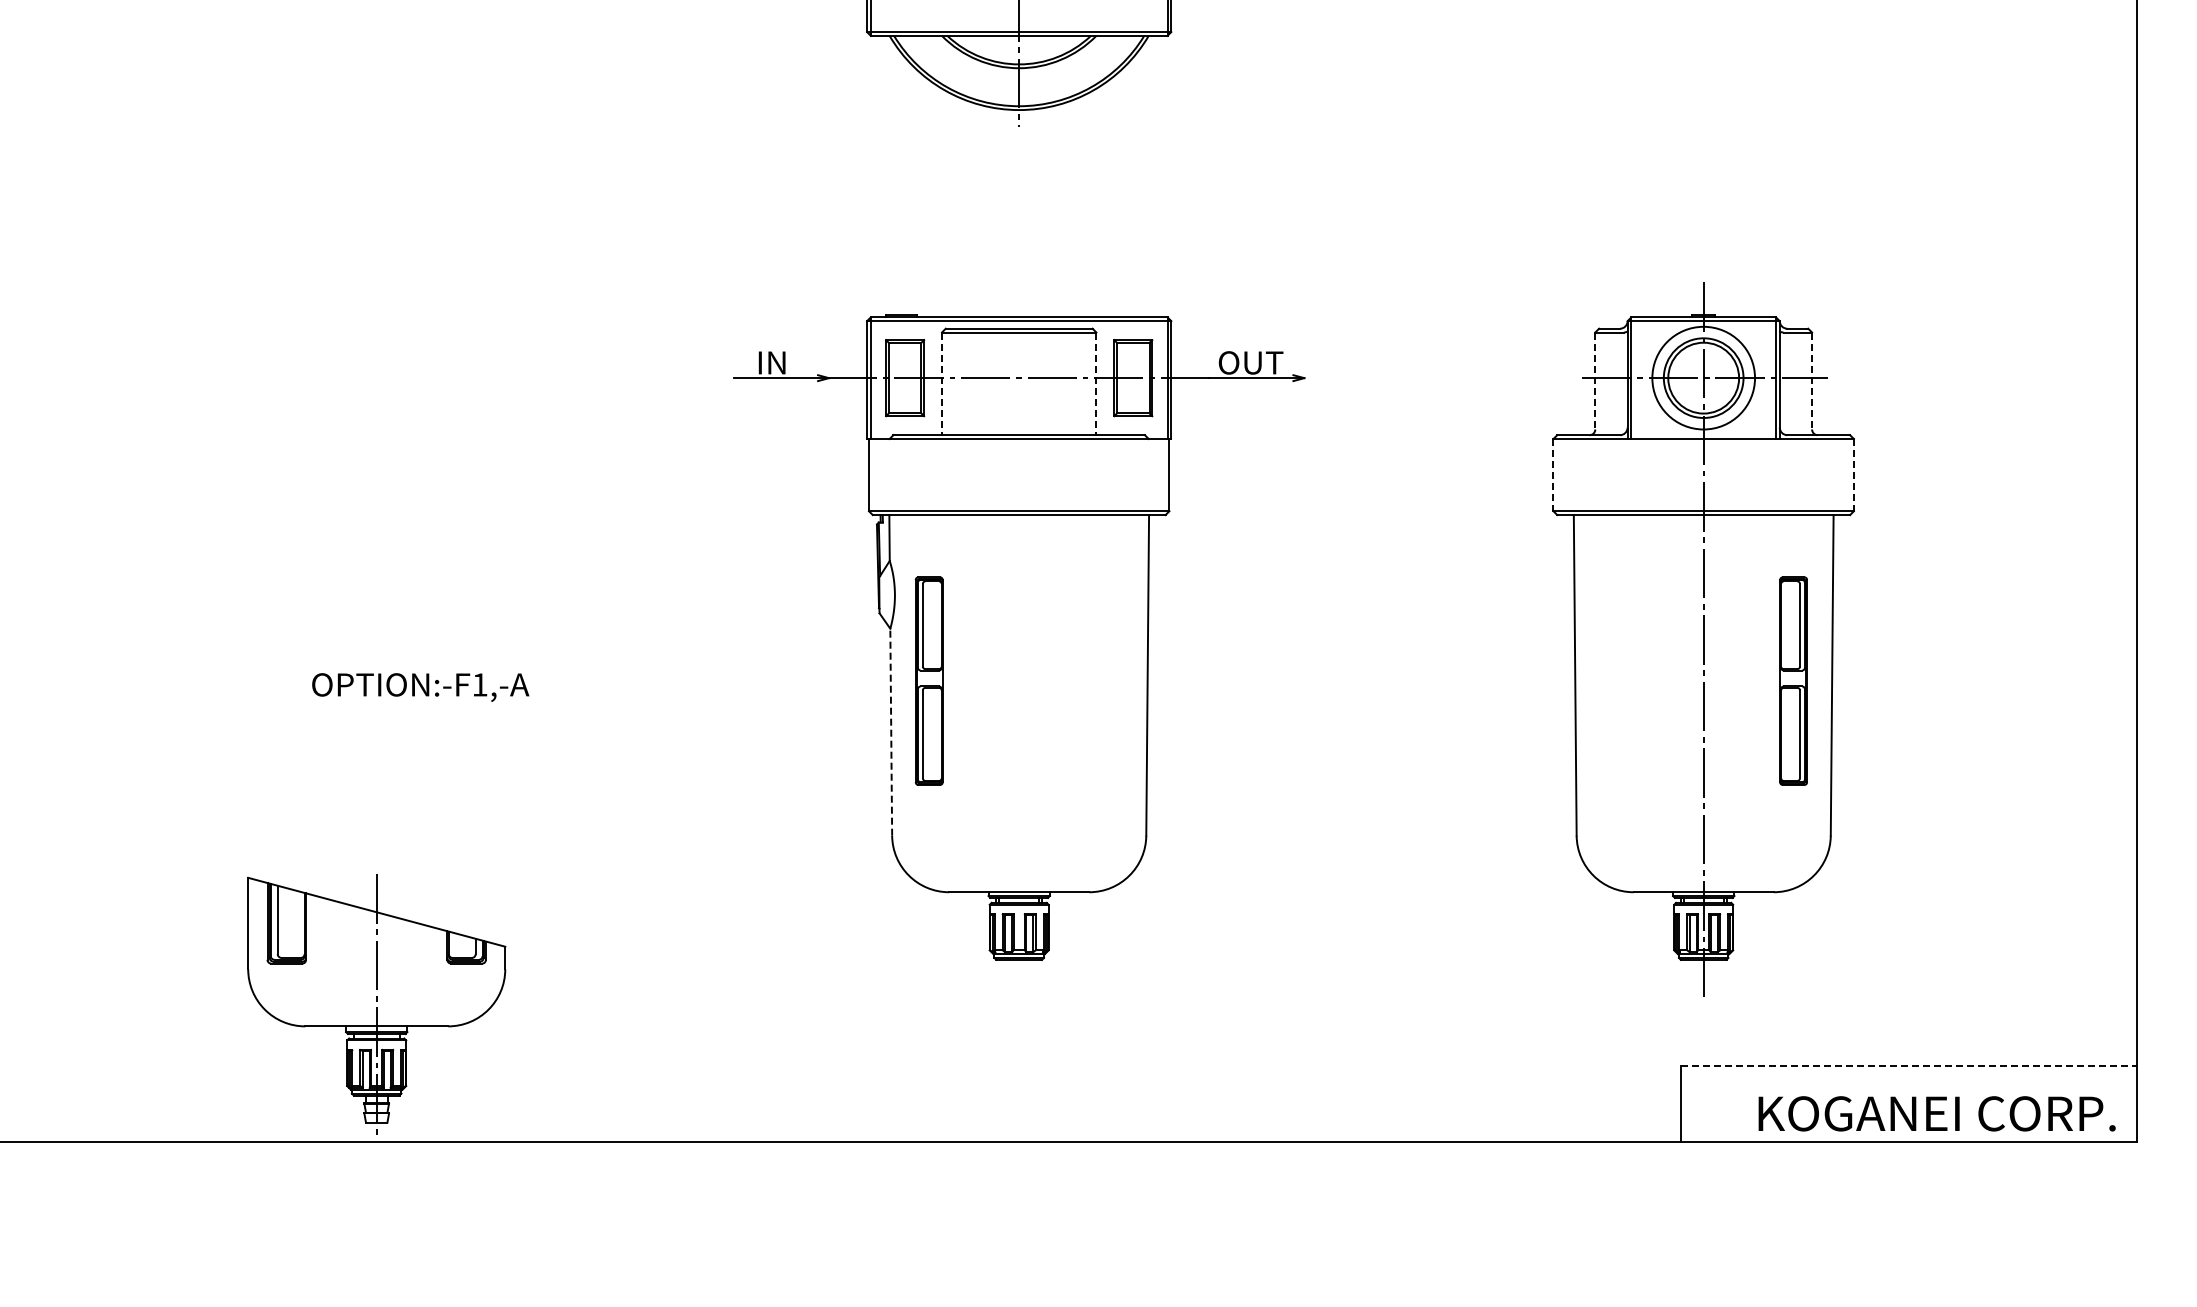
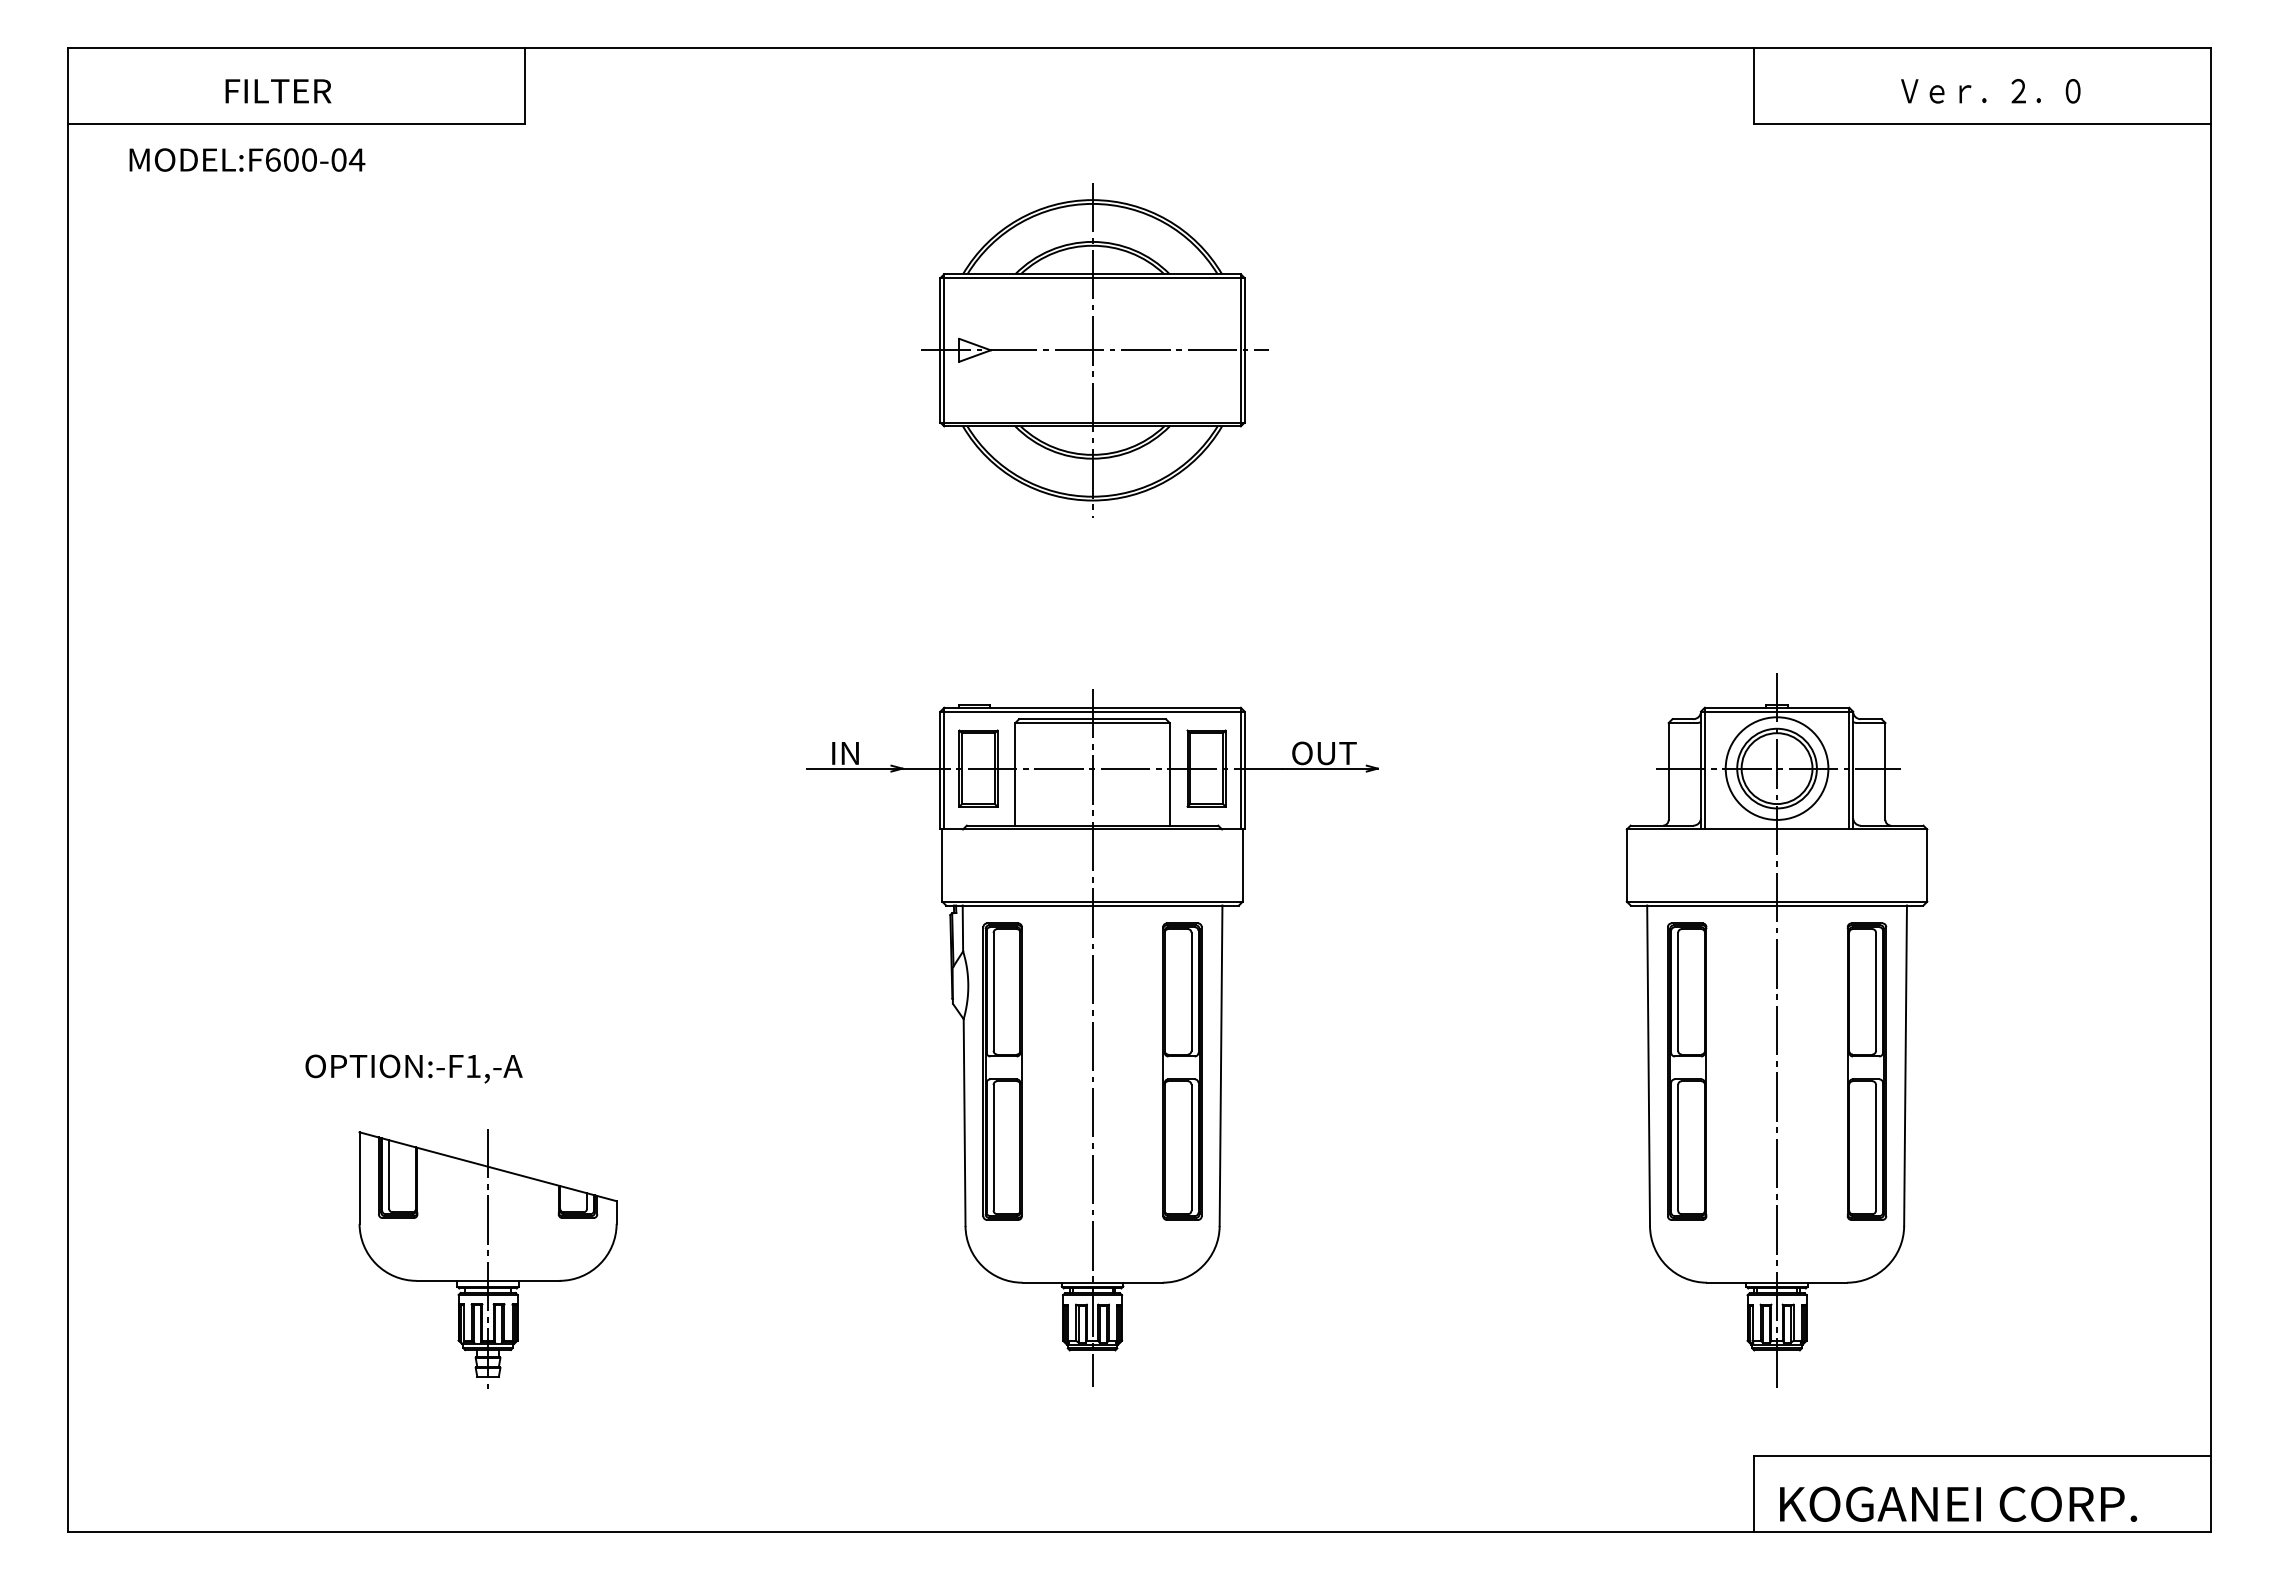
line: (1595, 381) -> (1668, 771), dashed -> solid
line: (1812, 381) -> (1885, 771), dashed -> solid
line: (942, 384) -> (1015, 774), dashed -> solid
line: (1096, 384) -> (1169, 774), dashed -> solid
line: (1553, 476) -> (1626, 866), dashed -> solid
line: (1854, 476) -> (1927, 866), dashed -> solid
line: (1019, 647) -> (1092, 1037), added
part: (929, 681) -> (1002, 1071), size x1.43
part: (1109, 681) -> (1182, 1071), added
part: (1614, 681) -> (1687, 1071), added
part: (1793, 681) -> (1866, 1071), size x1.43
text: (420, 687) -> (413, 1068), moved
line: (891, 732) -> (964, 1122), dashed -> solid
part: (376, 1004) -> (487, 1258), moved
line: (1909, 1066) -> (1982, 1456), dashed -> solid
text: (1937, 1113) -> (1958, 1503), moved

